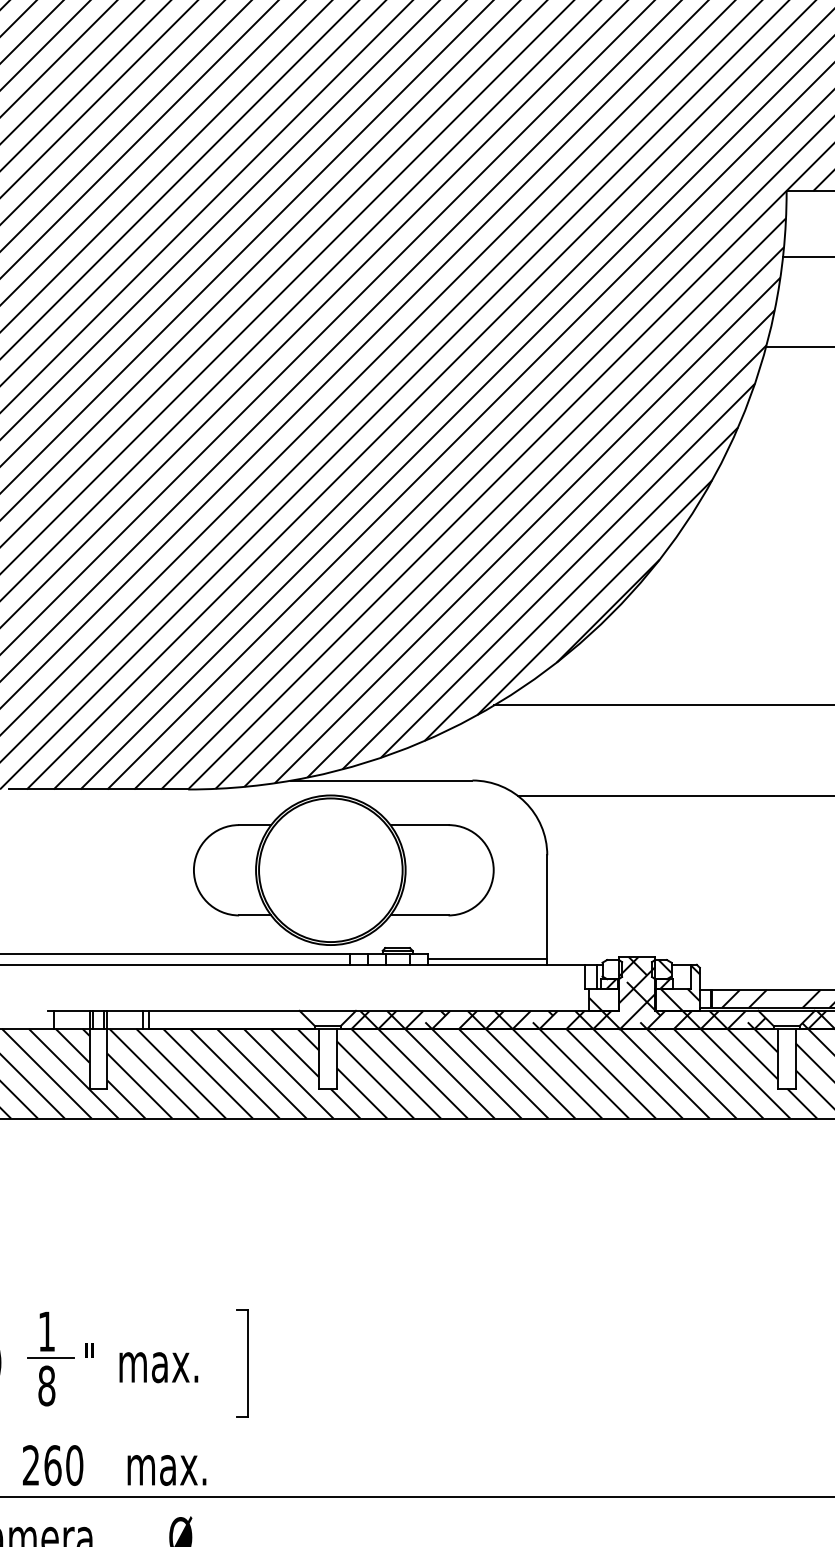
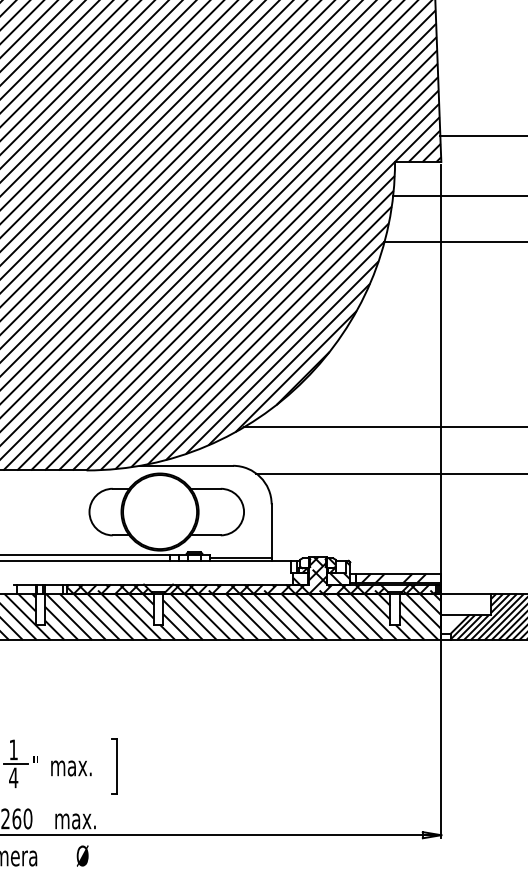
hatch: (228, 1018) -> (107, 588), added
text: (46, 1385) -> (13, 777), 8 -> 4

